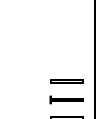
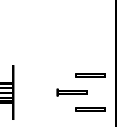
part: (65, 99) -> (71, 92), moved

